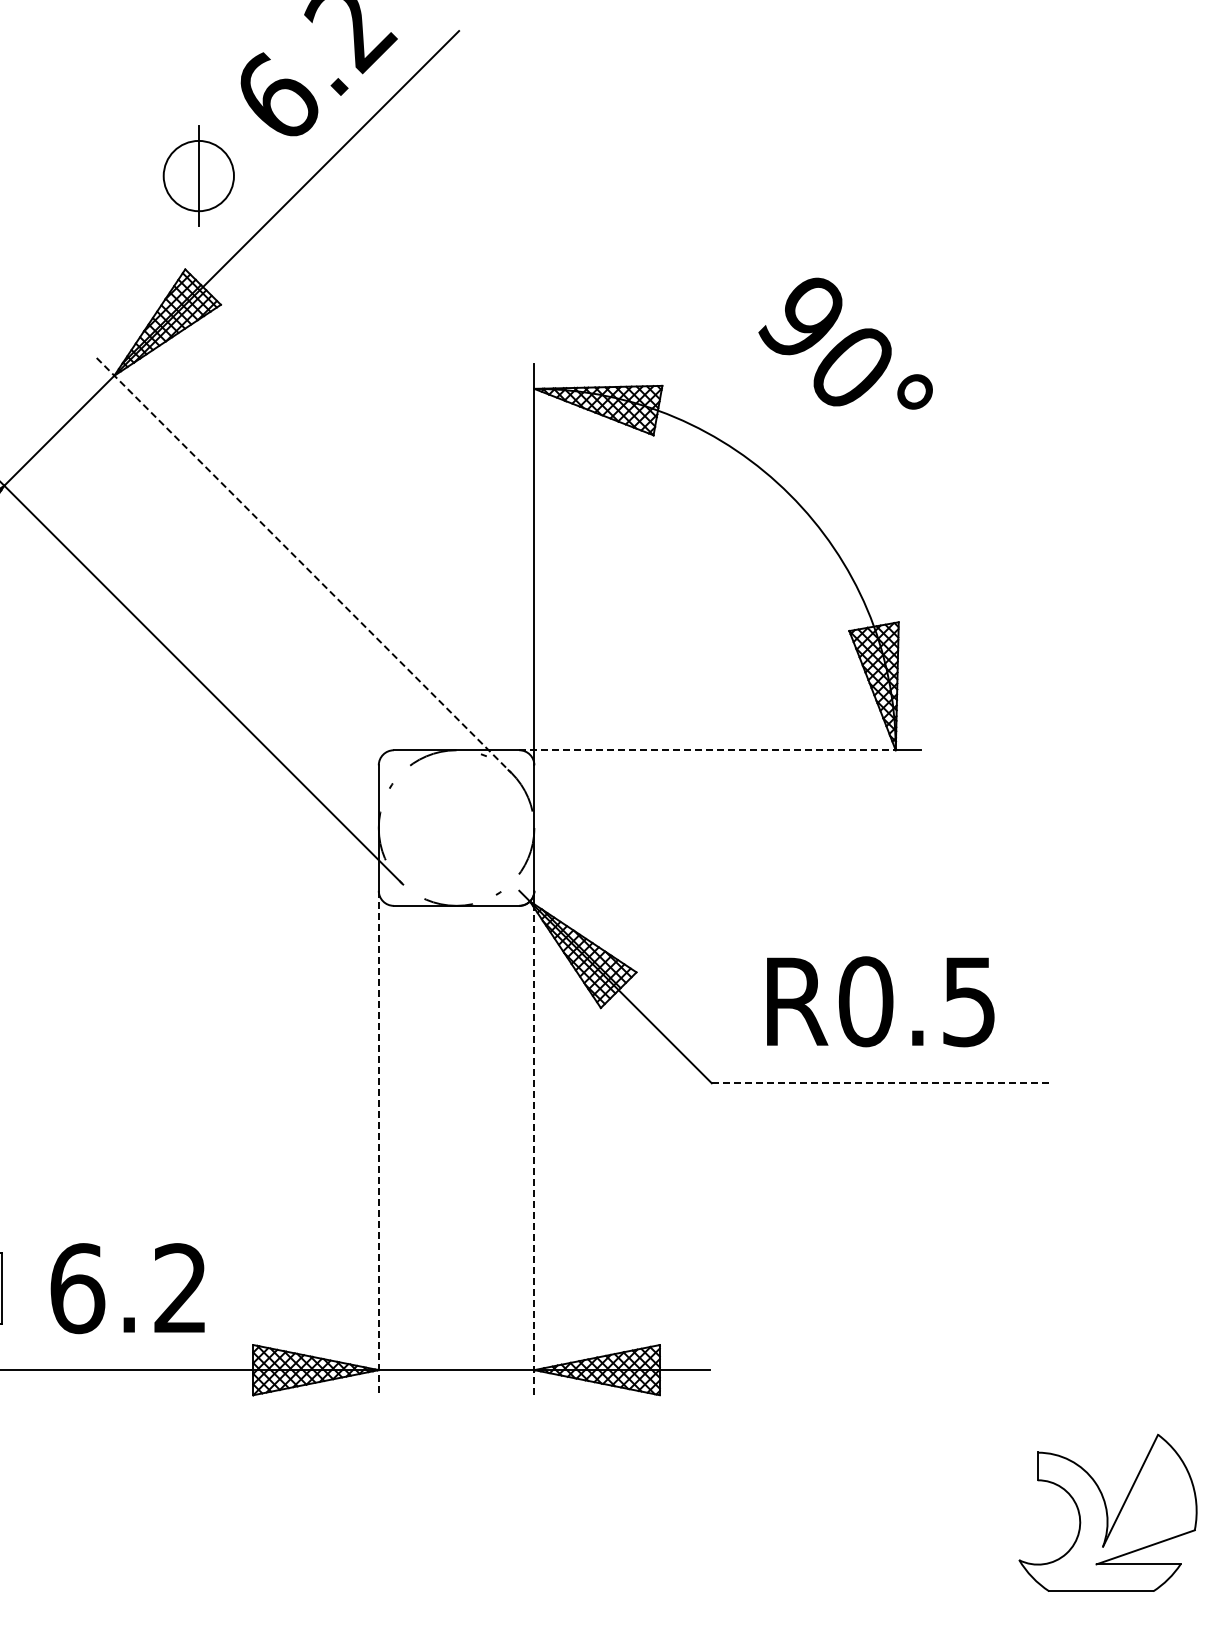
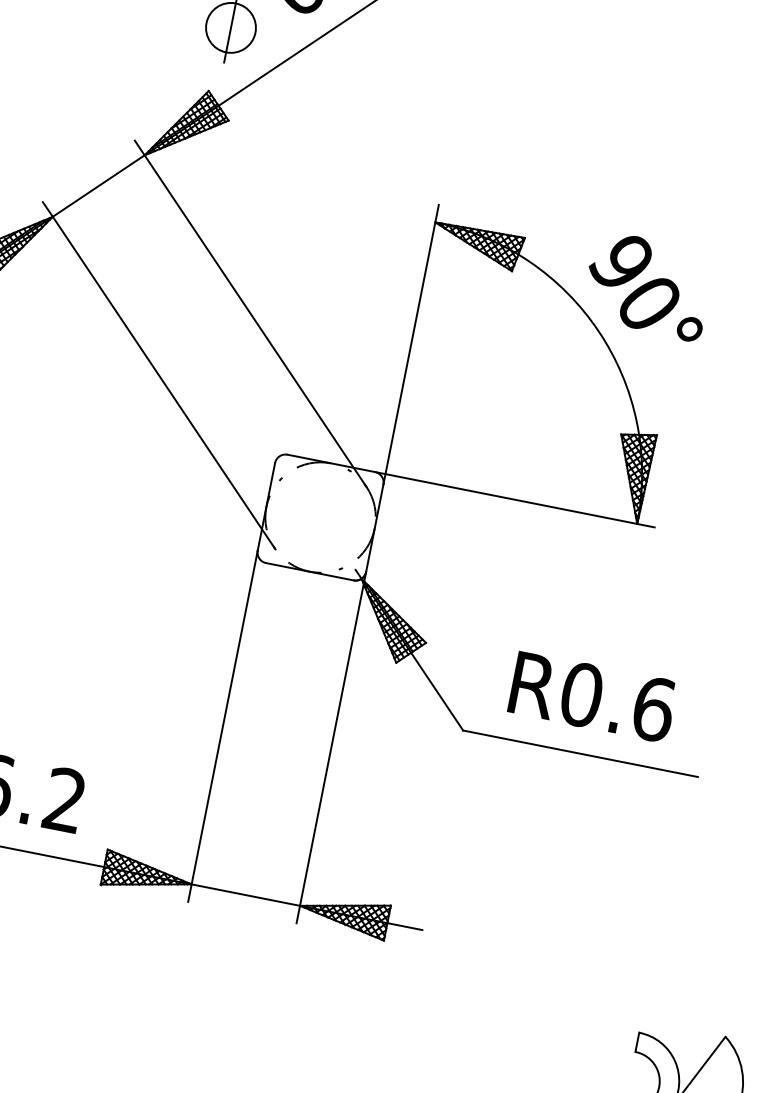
text: (845, 343) -> (647, 285), moved
line: (304, 565) -> (250, 313), dashed -> solid
line: (708, 750) -> (506, 498), dashed -> solid
text: (969, 1001) -> (653, 709), R0.5 -> R0.6
line: (880, 1083) -> (580, 753), dashed -> solid
line: (378, 1143) -> (222, 726), dashed -> solid
line: (534, 1151) -> (330, 753), dashed -> solid

